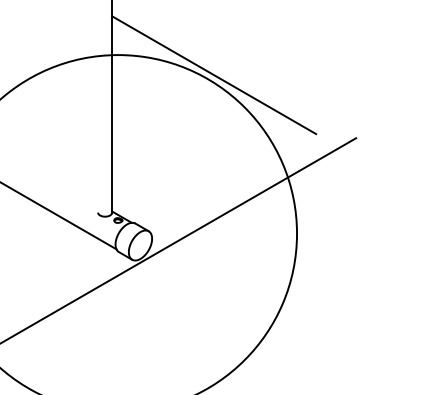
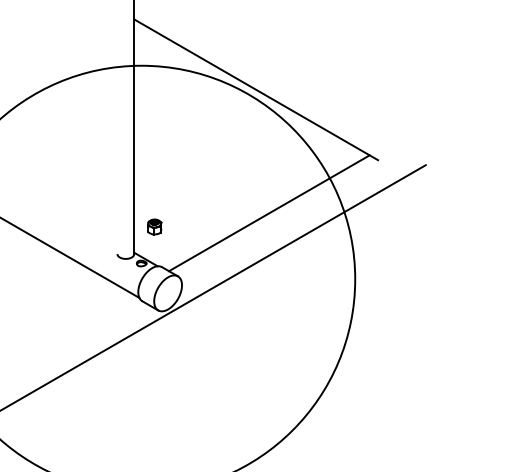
line: (225, 178) -> (269, 213), added
part: (129, 189) -> (154, 226), added

